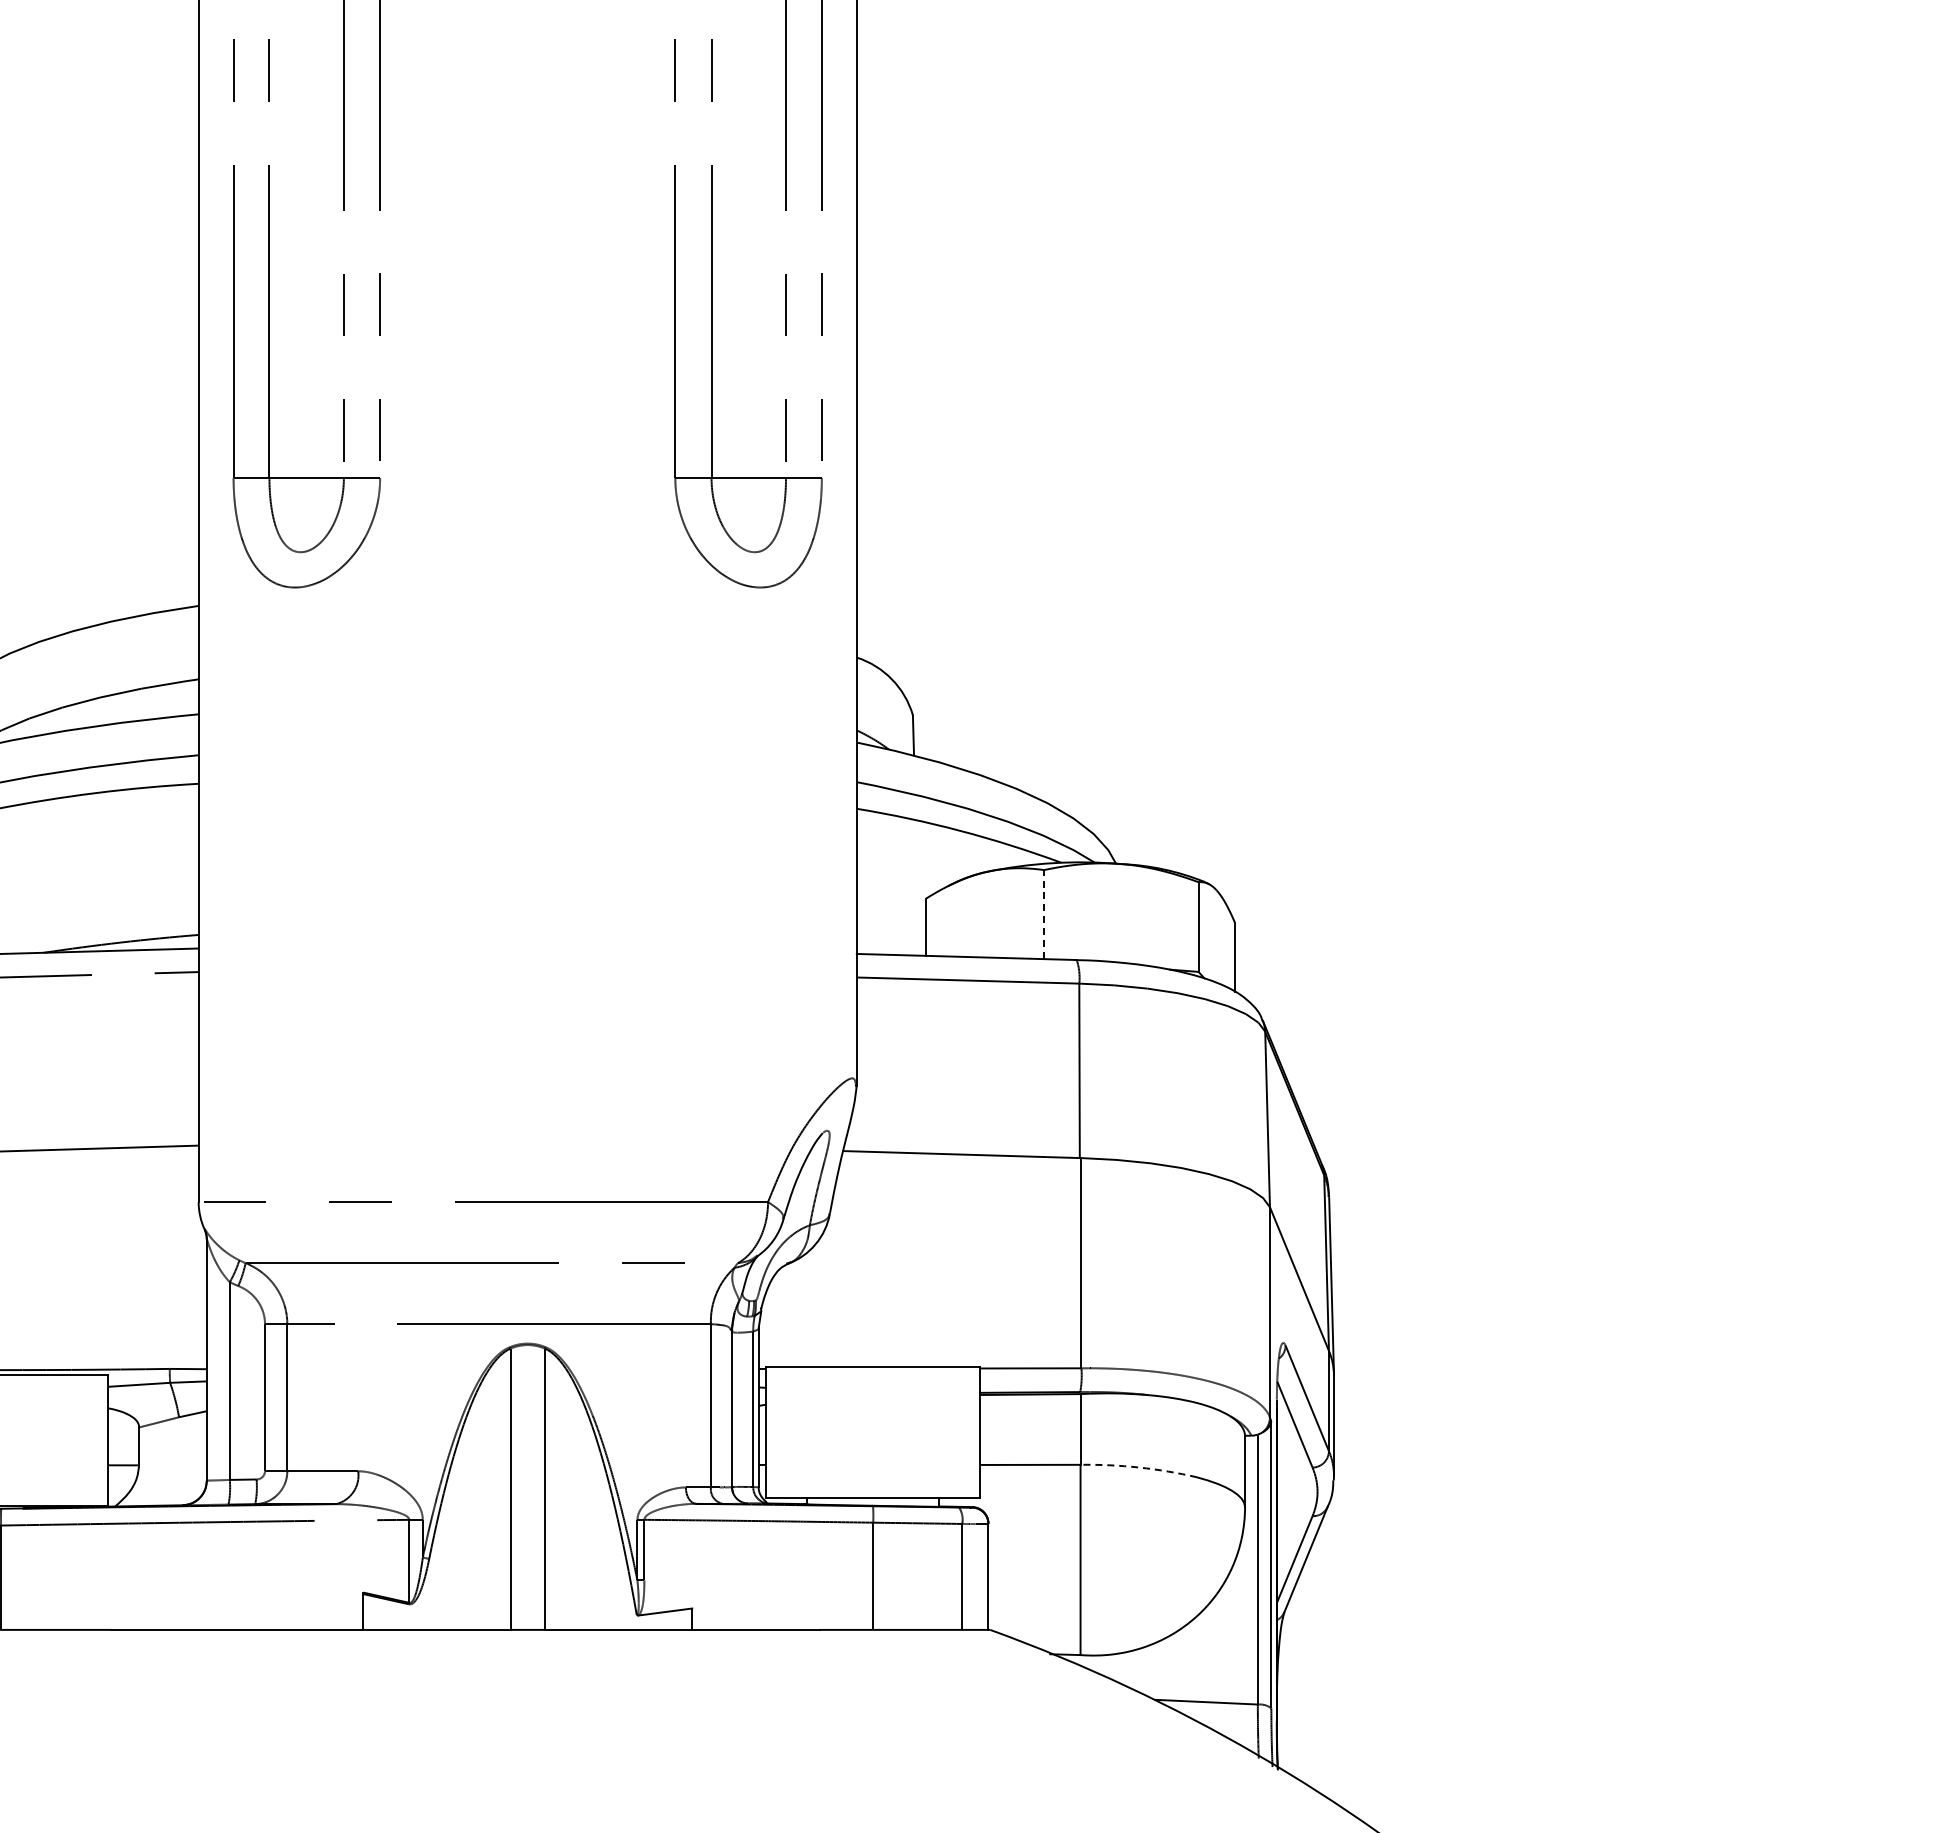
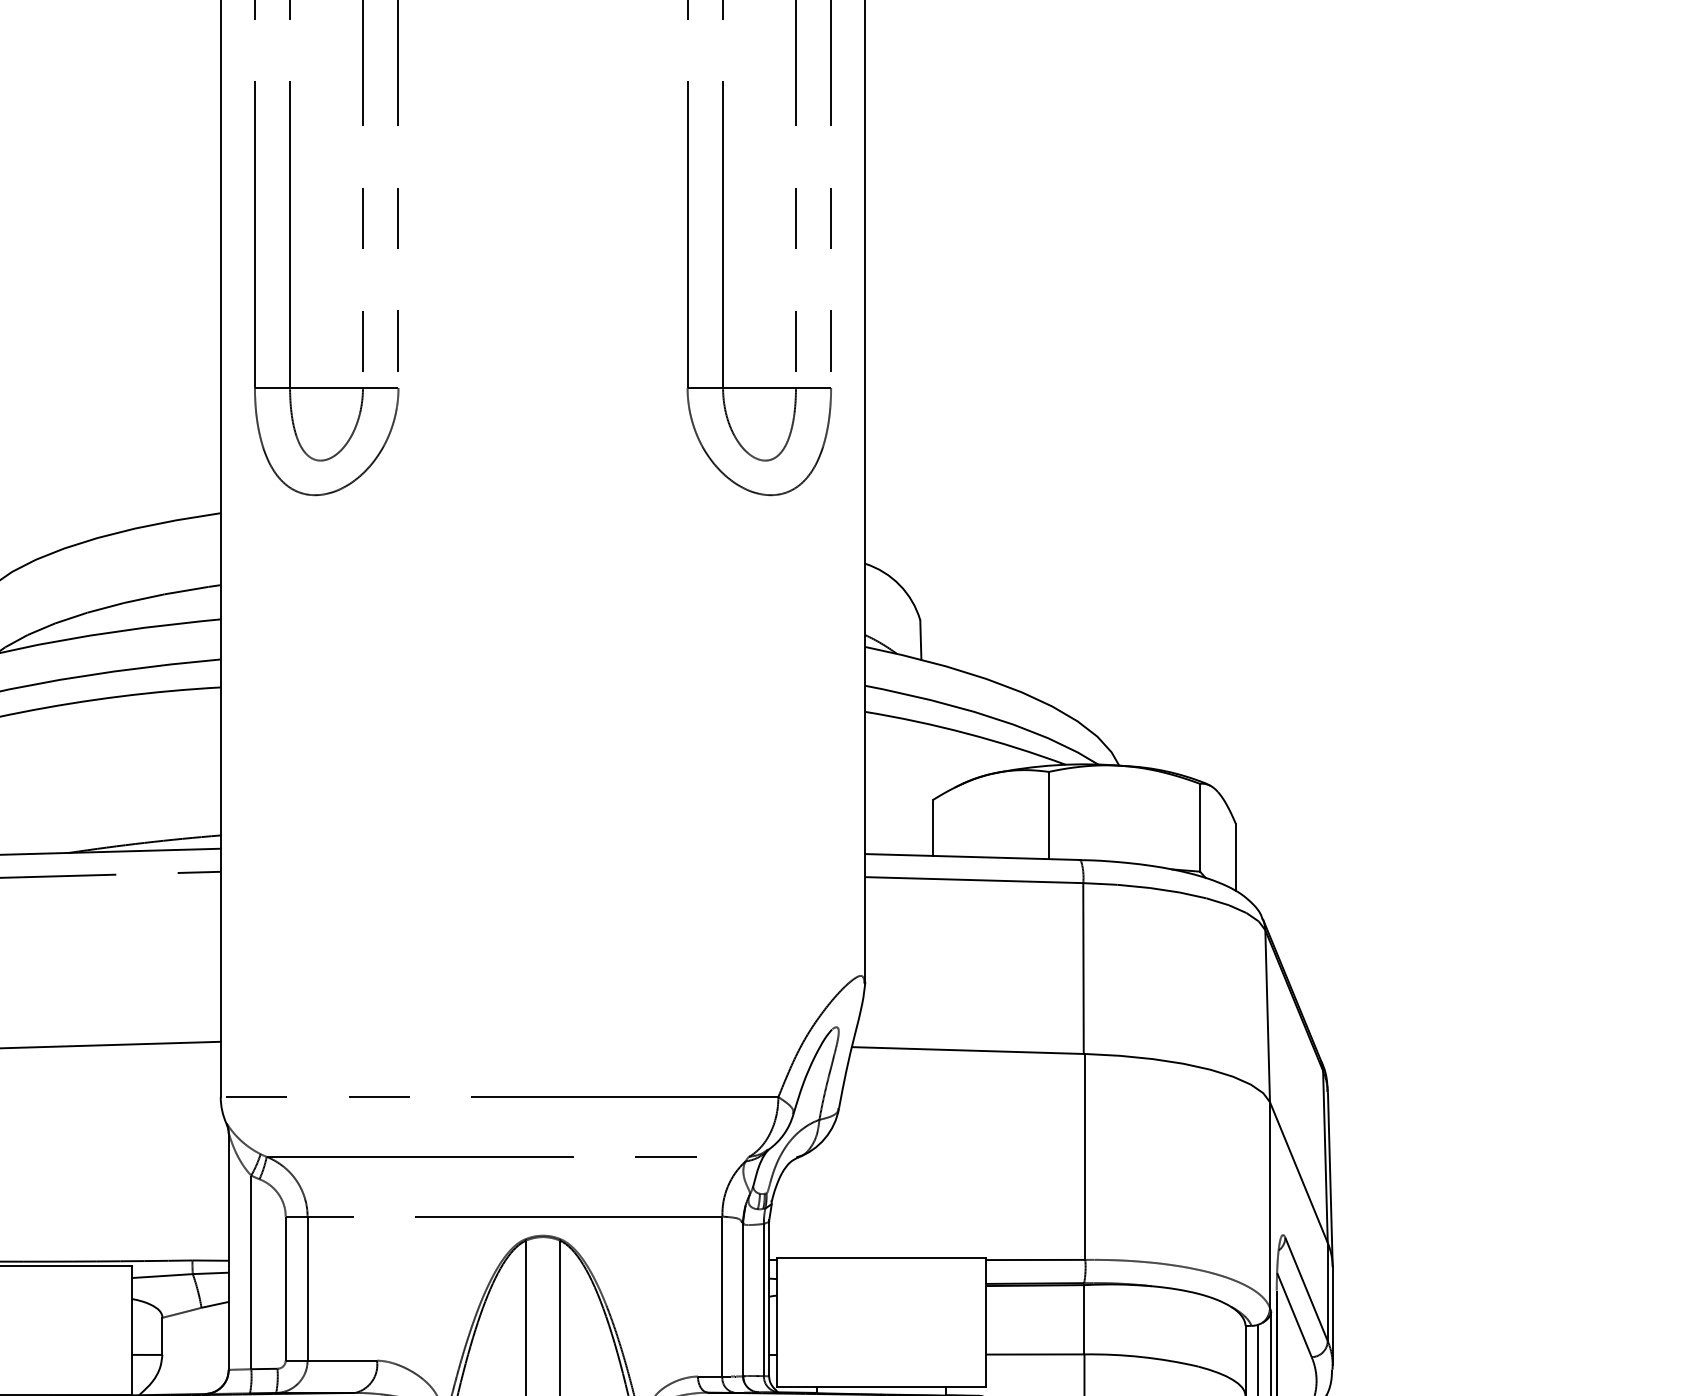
line: (1044, 914) -> (1049, 815), dashed -> solid
arc: (1139, 1467) -> (1142, 1357), dashed -> solid

